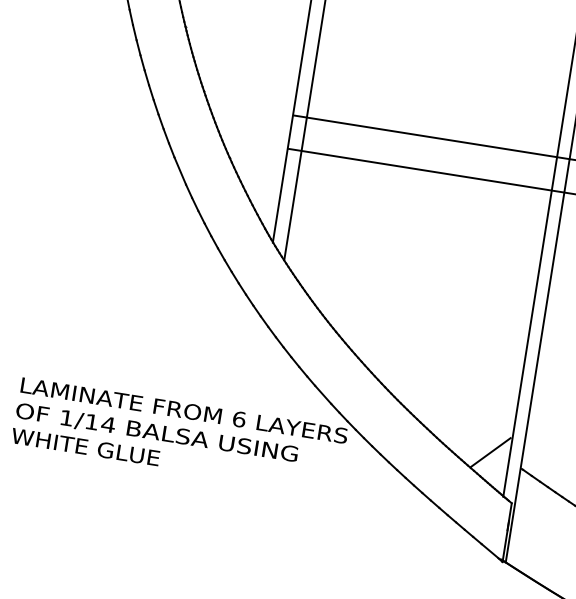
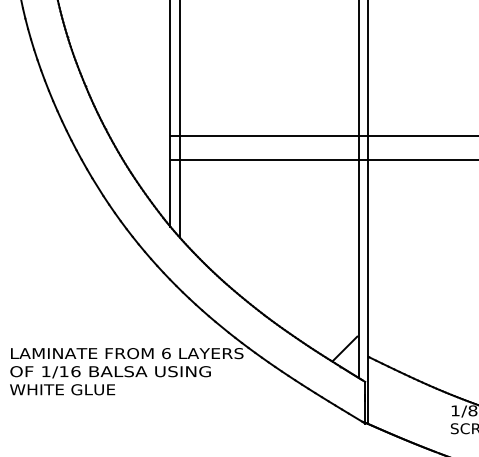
text: (107, 424) -> (75, 371), 1/14 -> 1/16

